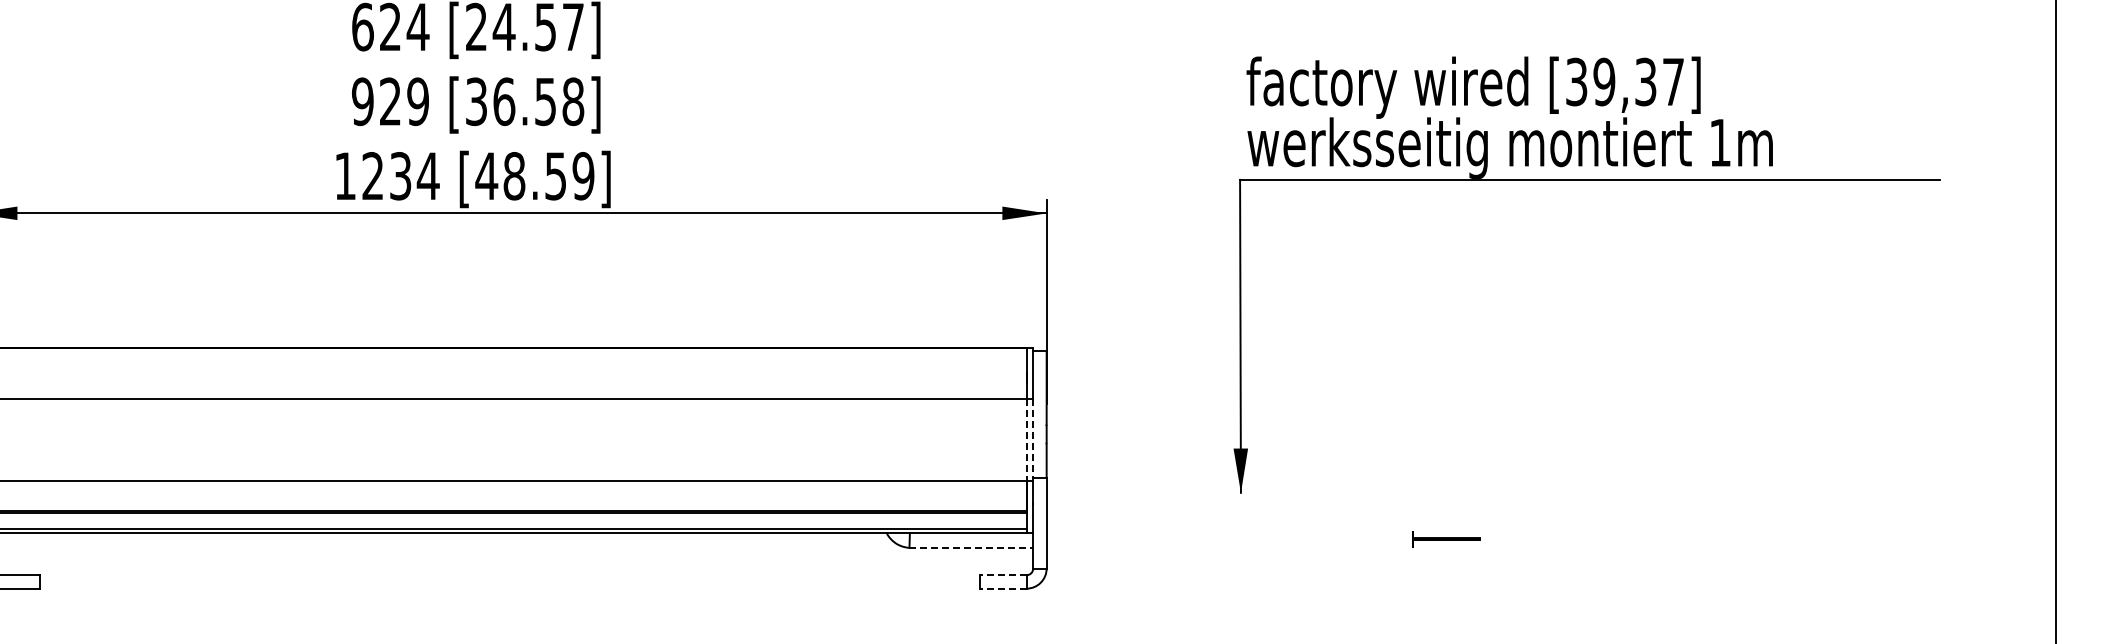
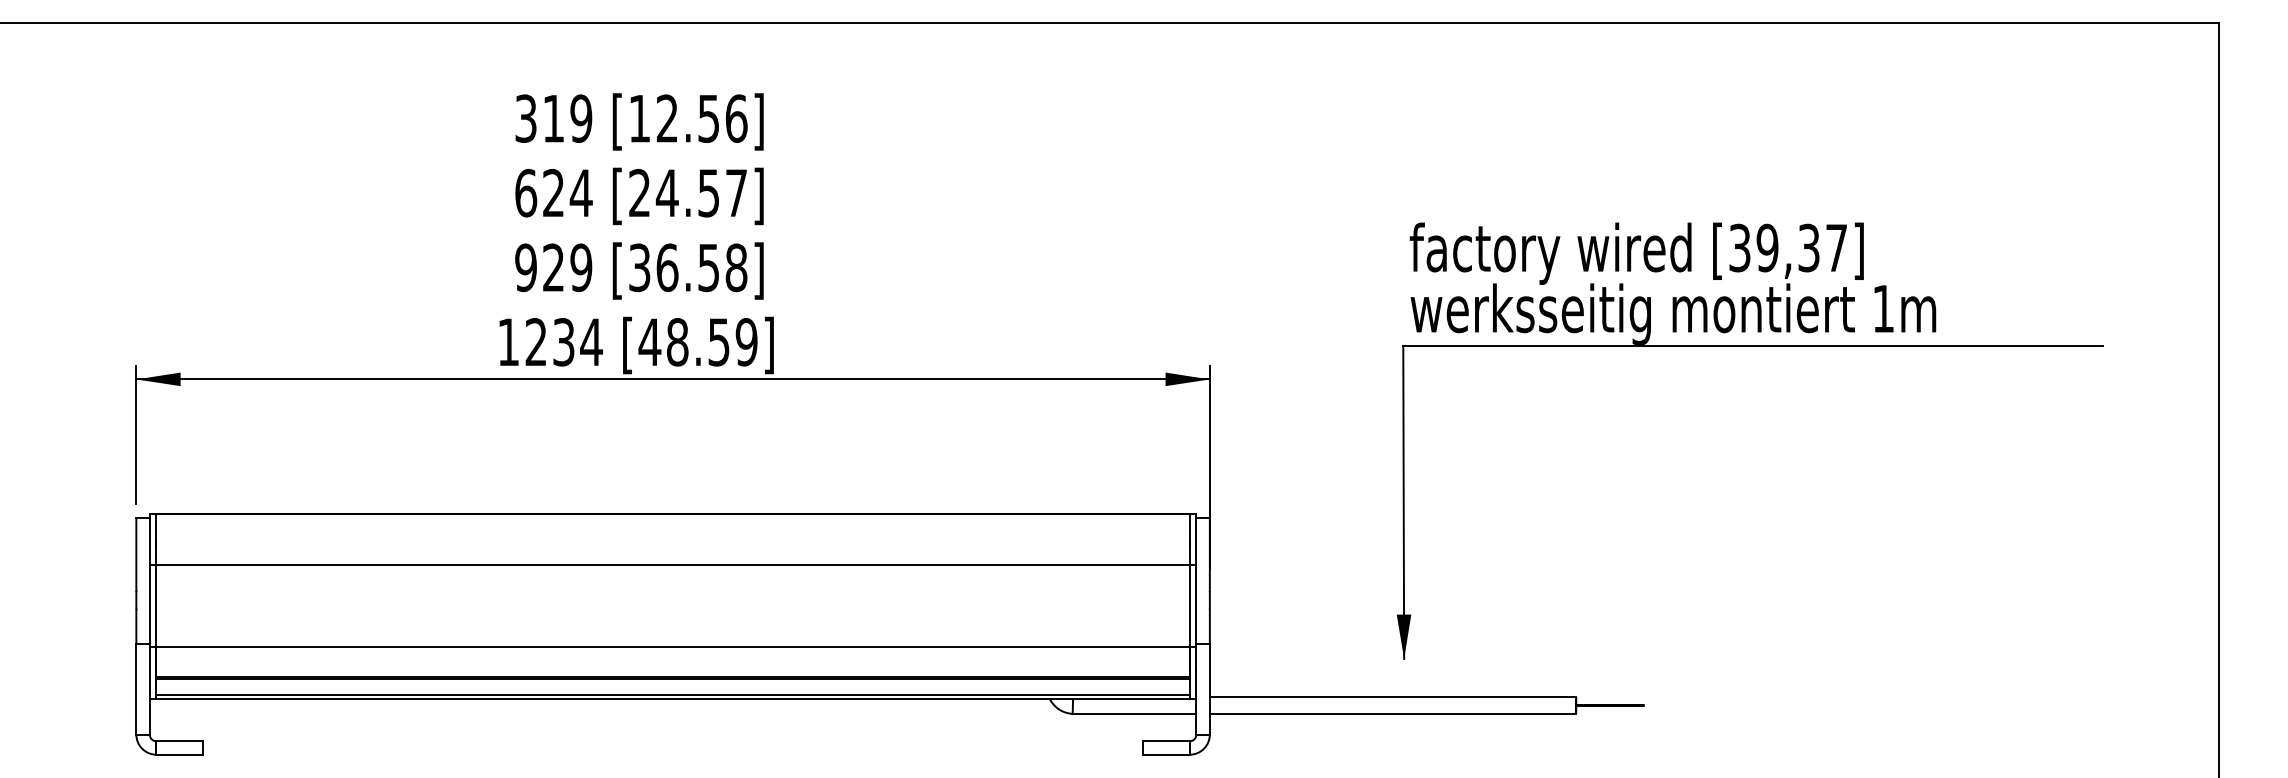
line: (1026, 440) -> (1189, 606), dashed -> solid
line: (1033, 440) -> (1196, 606), dashed -> solid
line: (1229, 531) -> (1392, 697), added
line: (971, 548) -> (1134, 714), dashed -> solid
line: (1229, 548) -> (1392, 714), added
line: (1002, 575) -> (1165, 741), dashed -> solid
line: (1002, 588) -> (1165, 754), dashed -> solid

